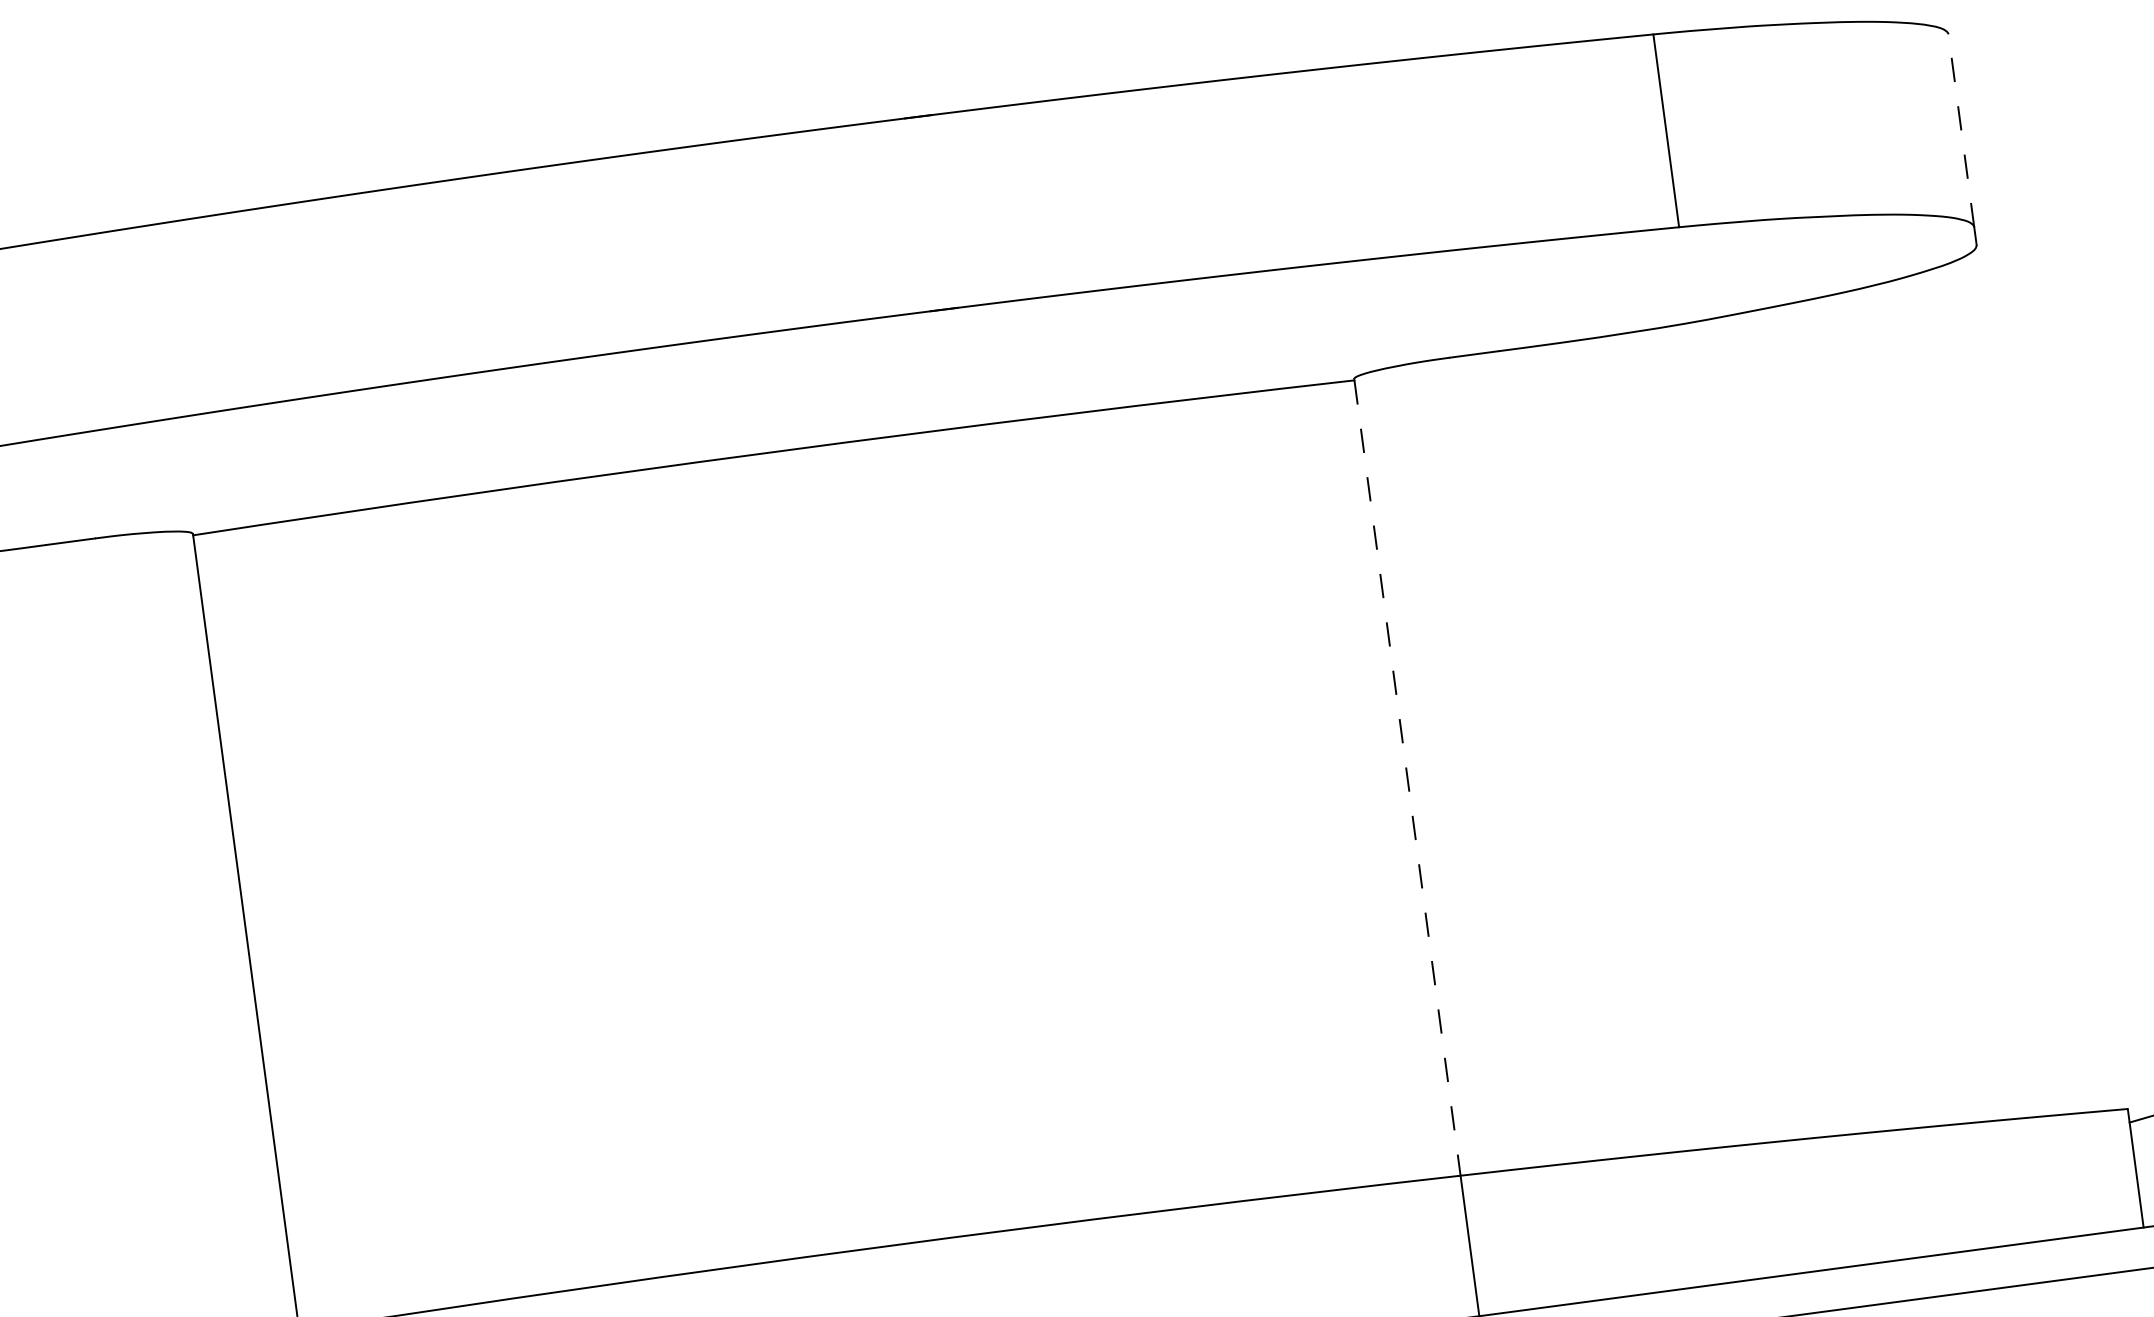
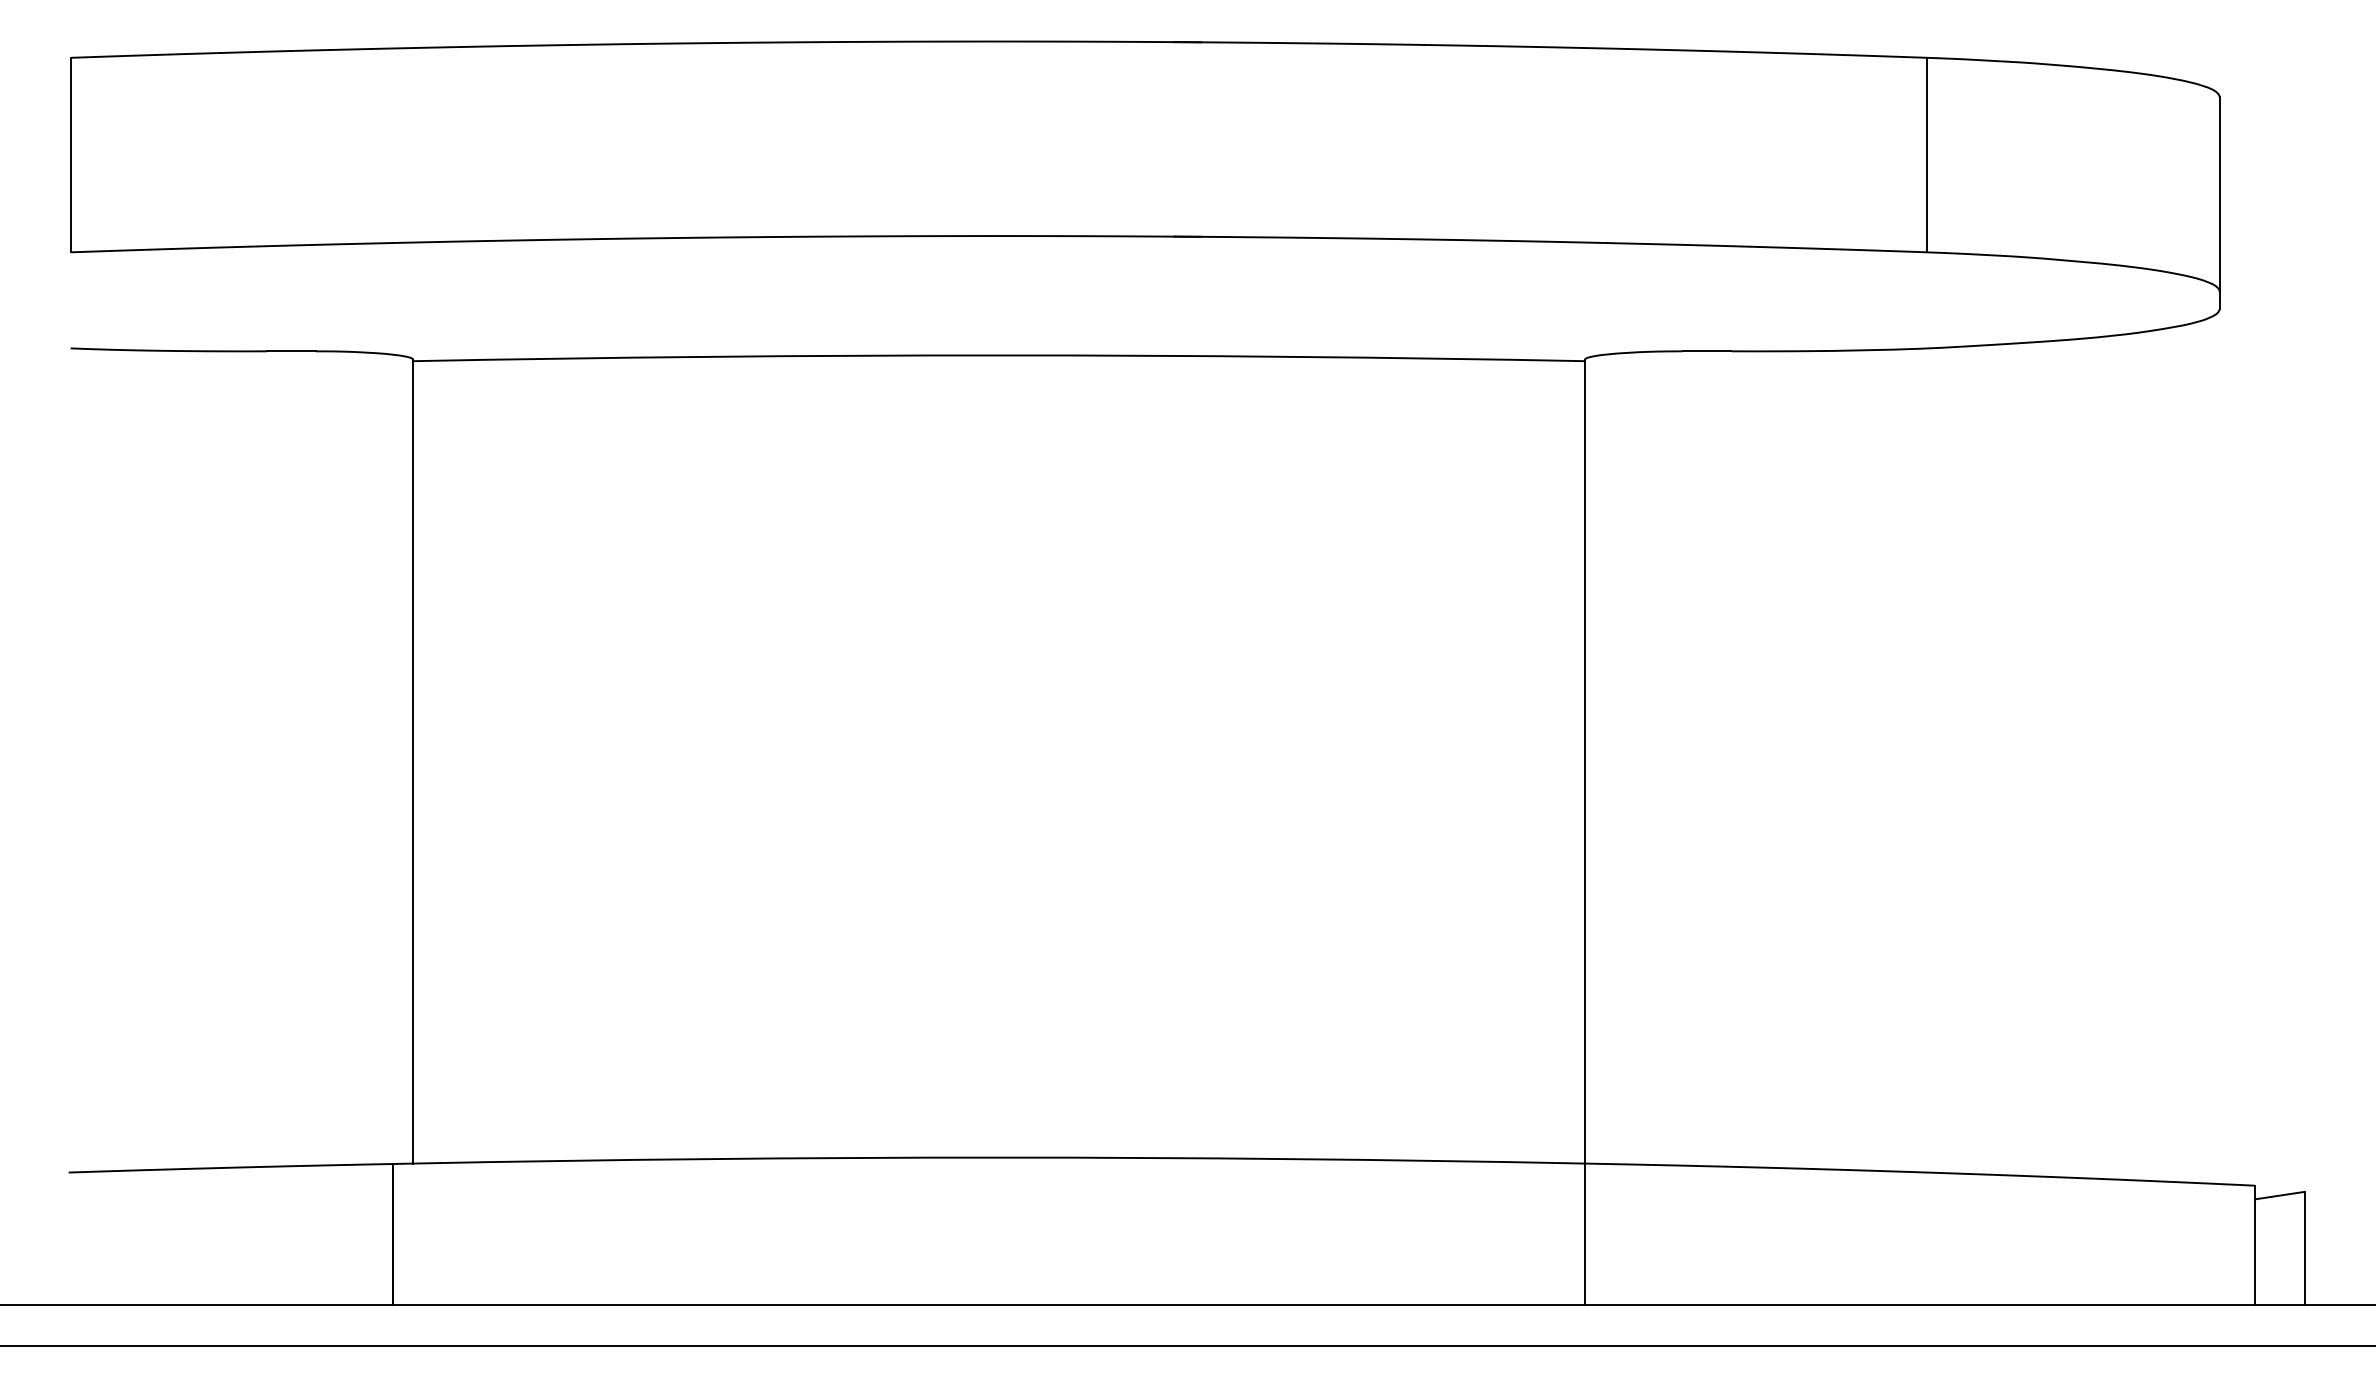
line: (1961, 130) -> (2219, 193), dashed -> solid
line: (1407, 778) -> (1584, 762), dashed -> solid

